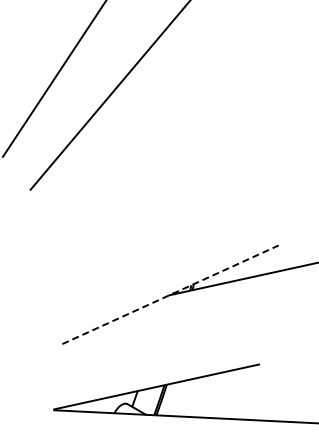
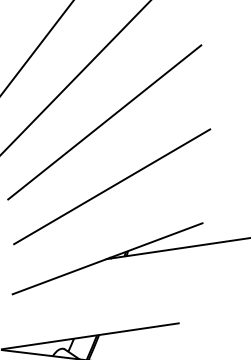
line: (155, 135) -> (104, 122), added
line: (169, 210) -> (111, 187), added
line: (170, 294) -> (107, 258), dashed -> solid

